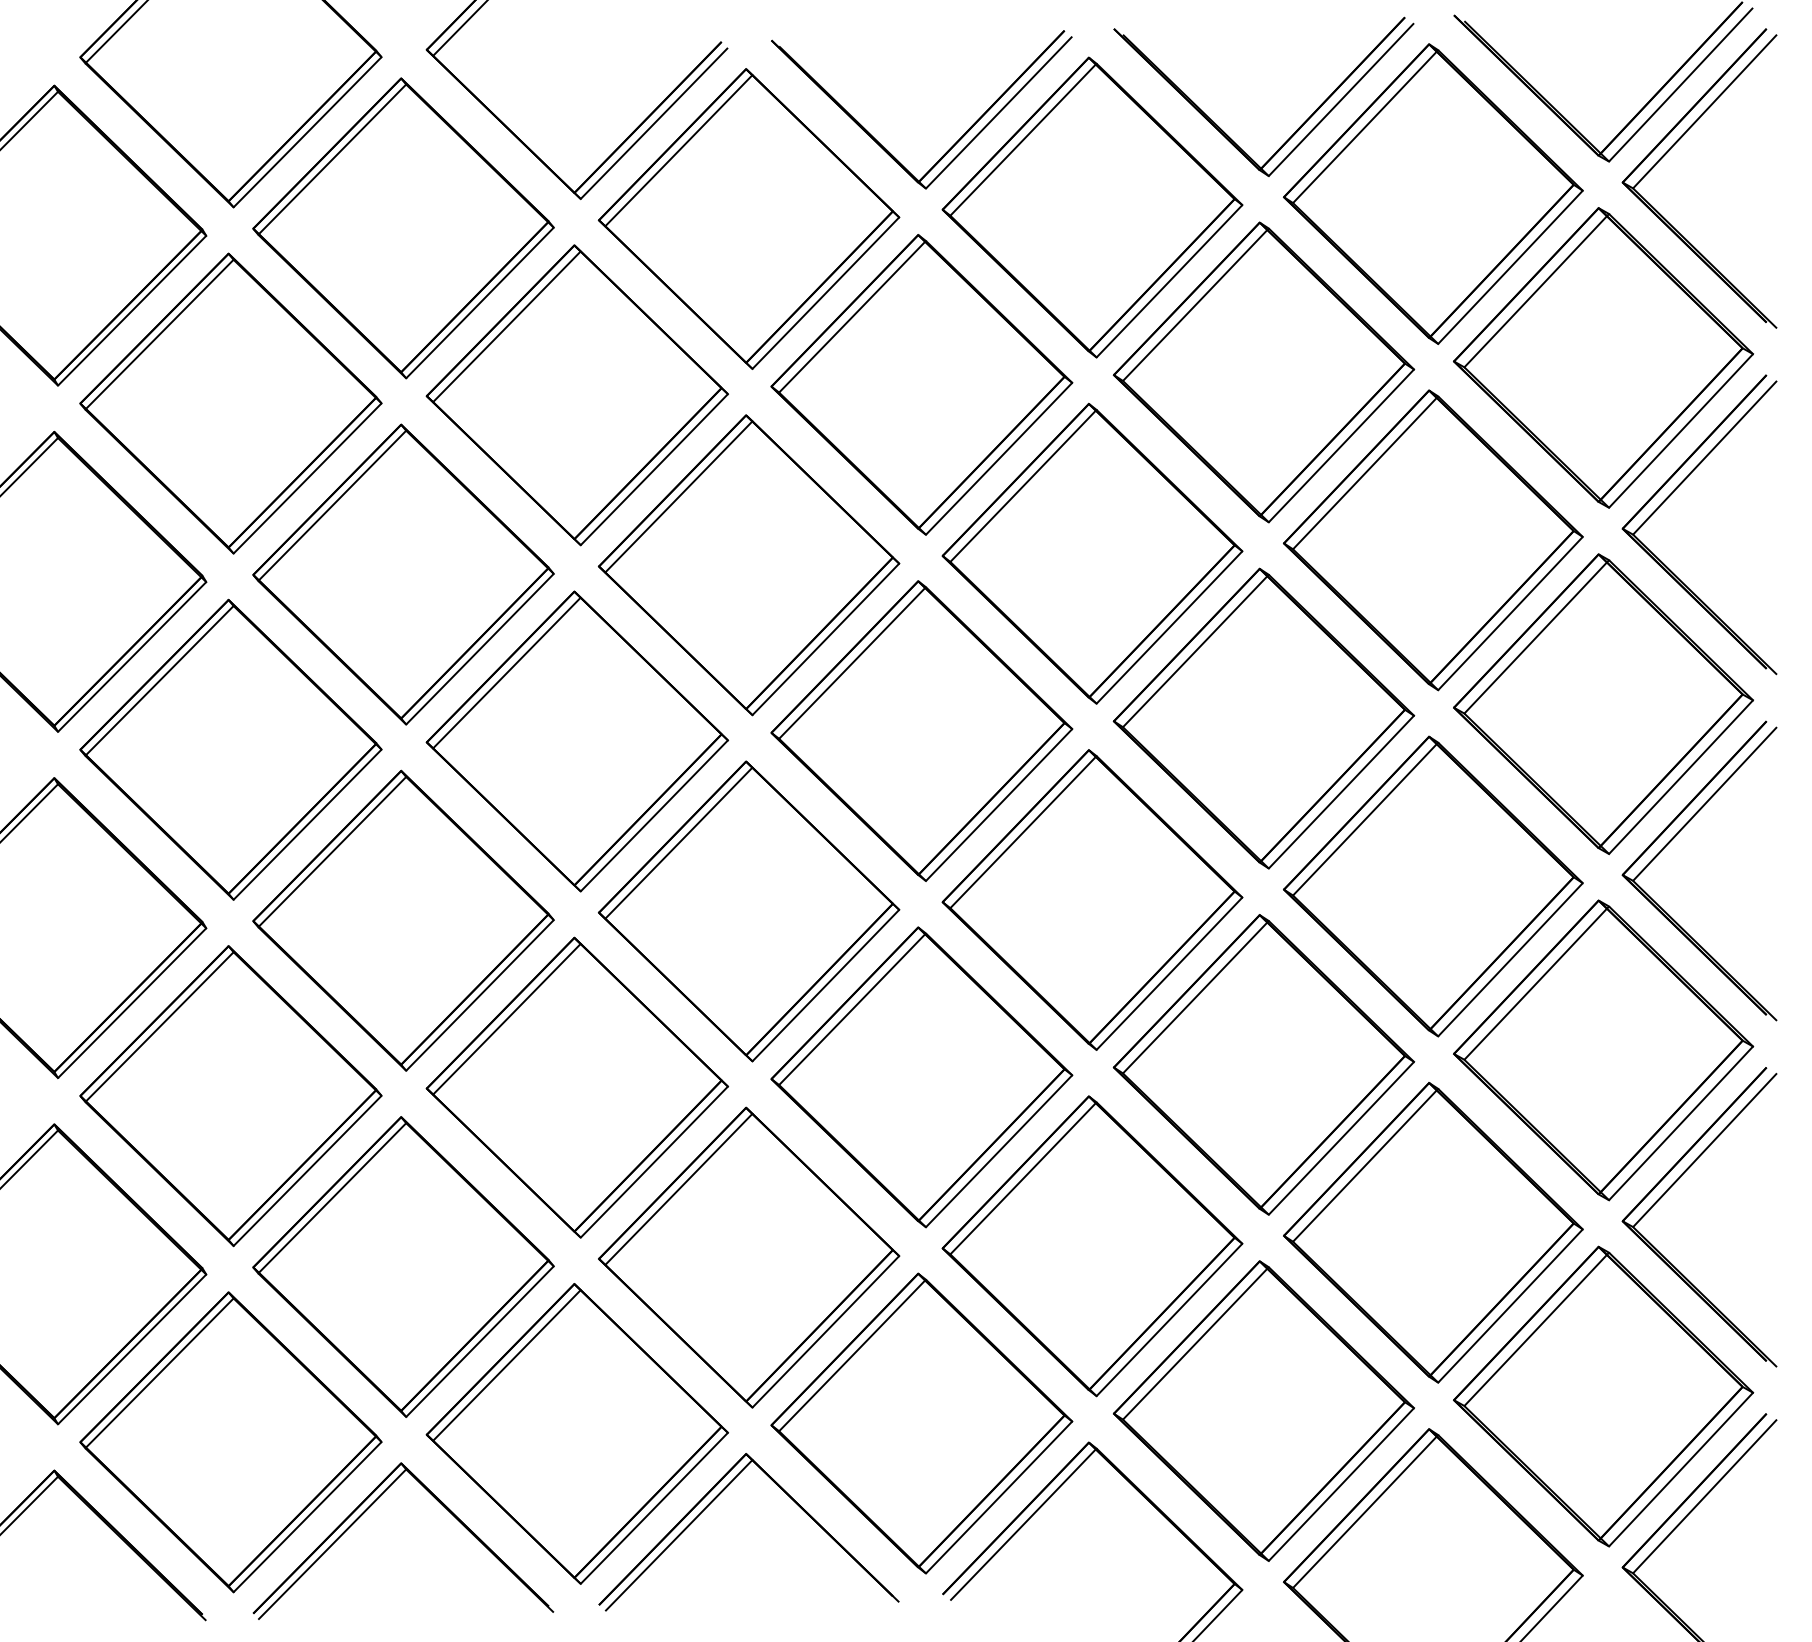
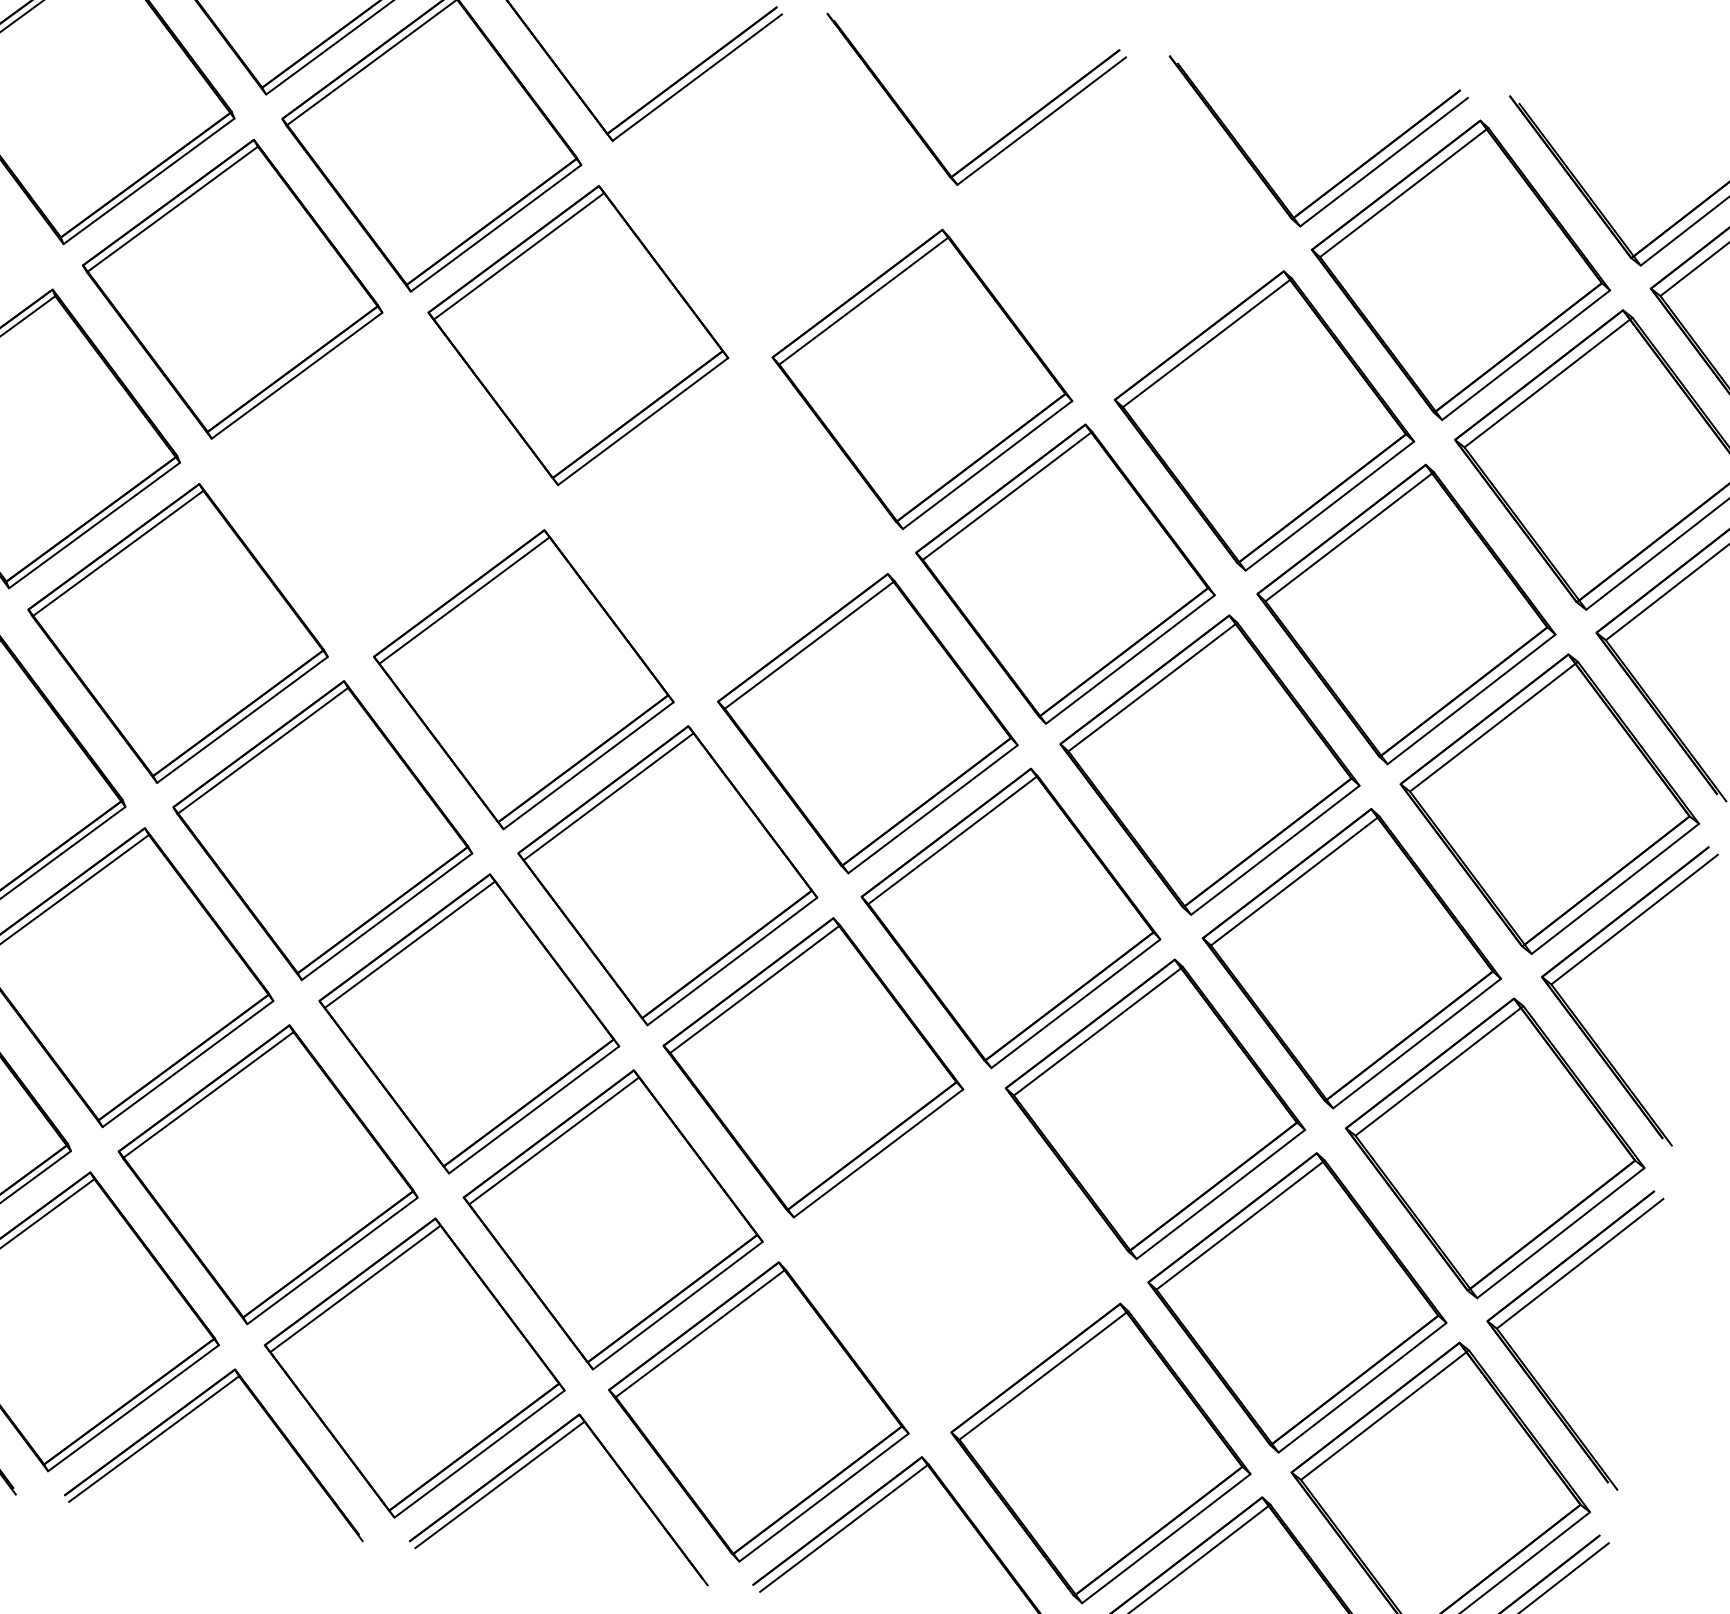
part: (1092, 207) -> (1119, 229), removed
part: (748, 218) -> (776, 186), removed
part: (748, 565) -> (721, 531), removed
part: (403, 574) -> (377, 486), removed
part: (1092, 1246) -> (956, 1262), removed

